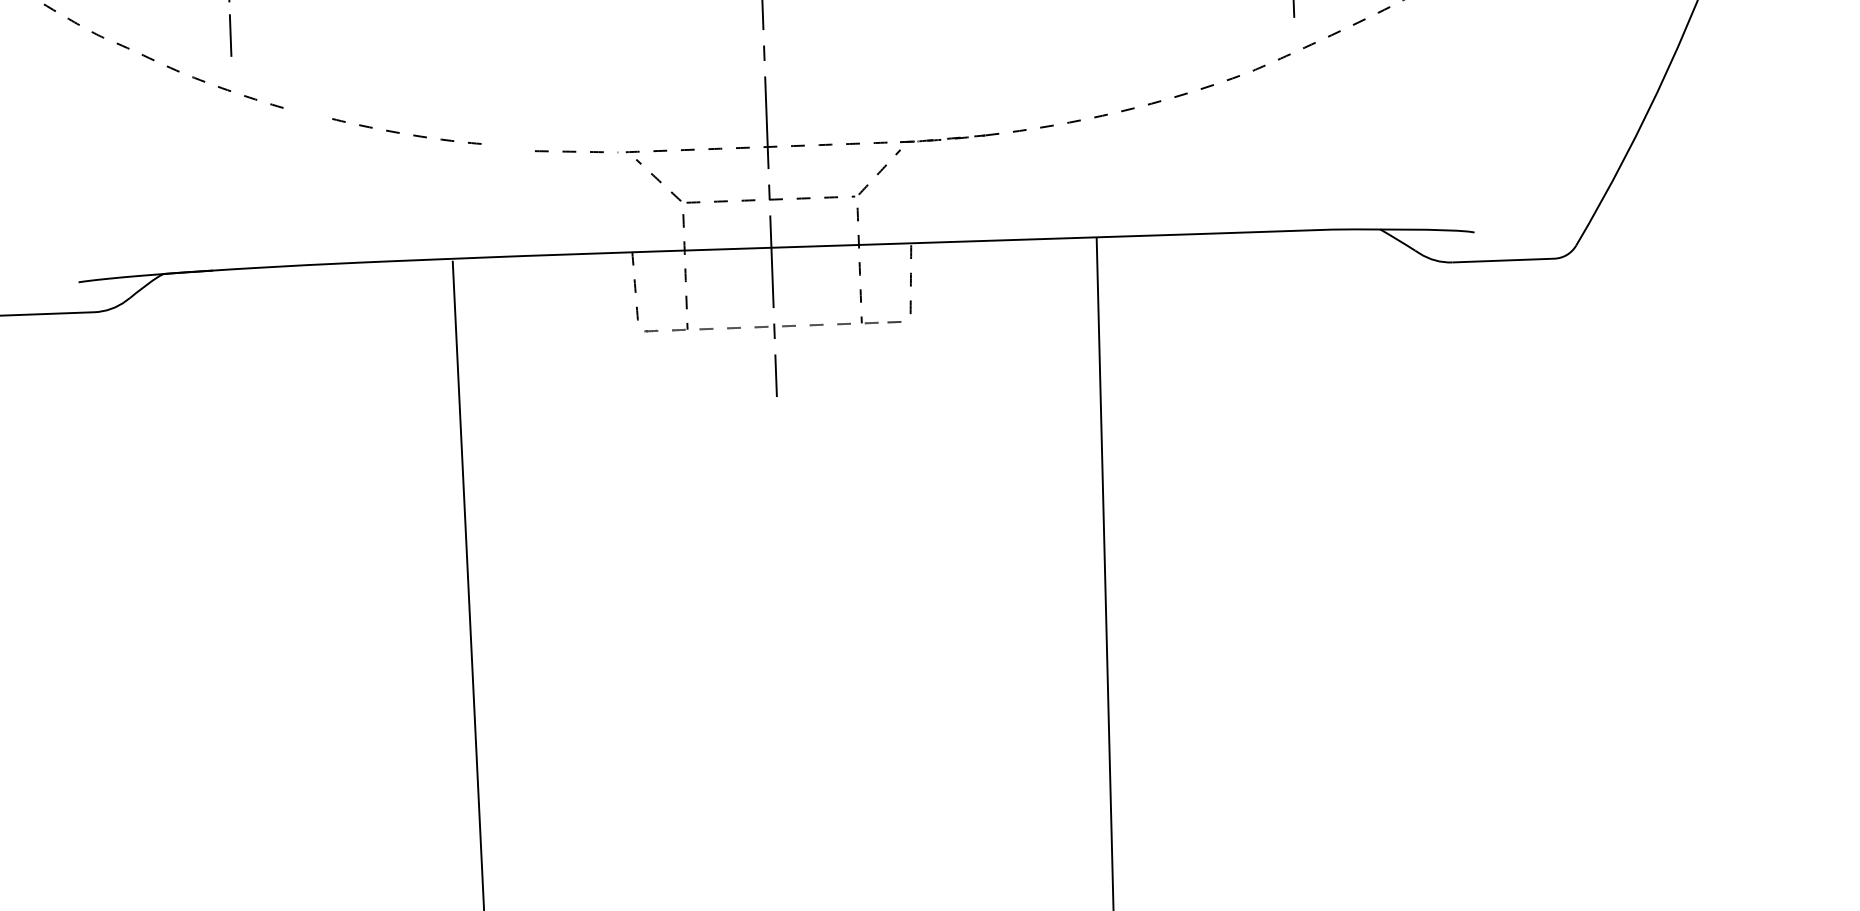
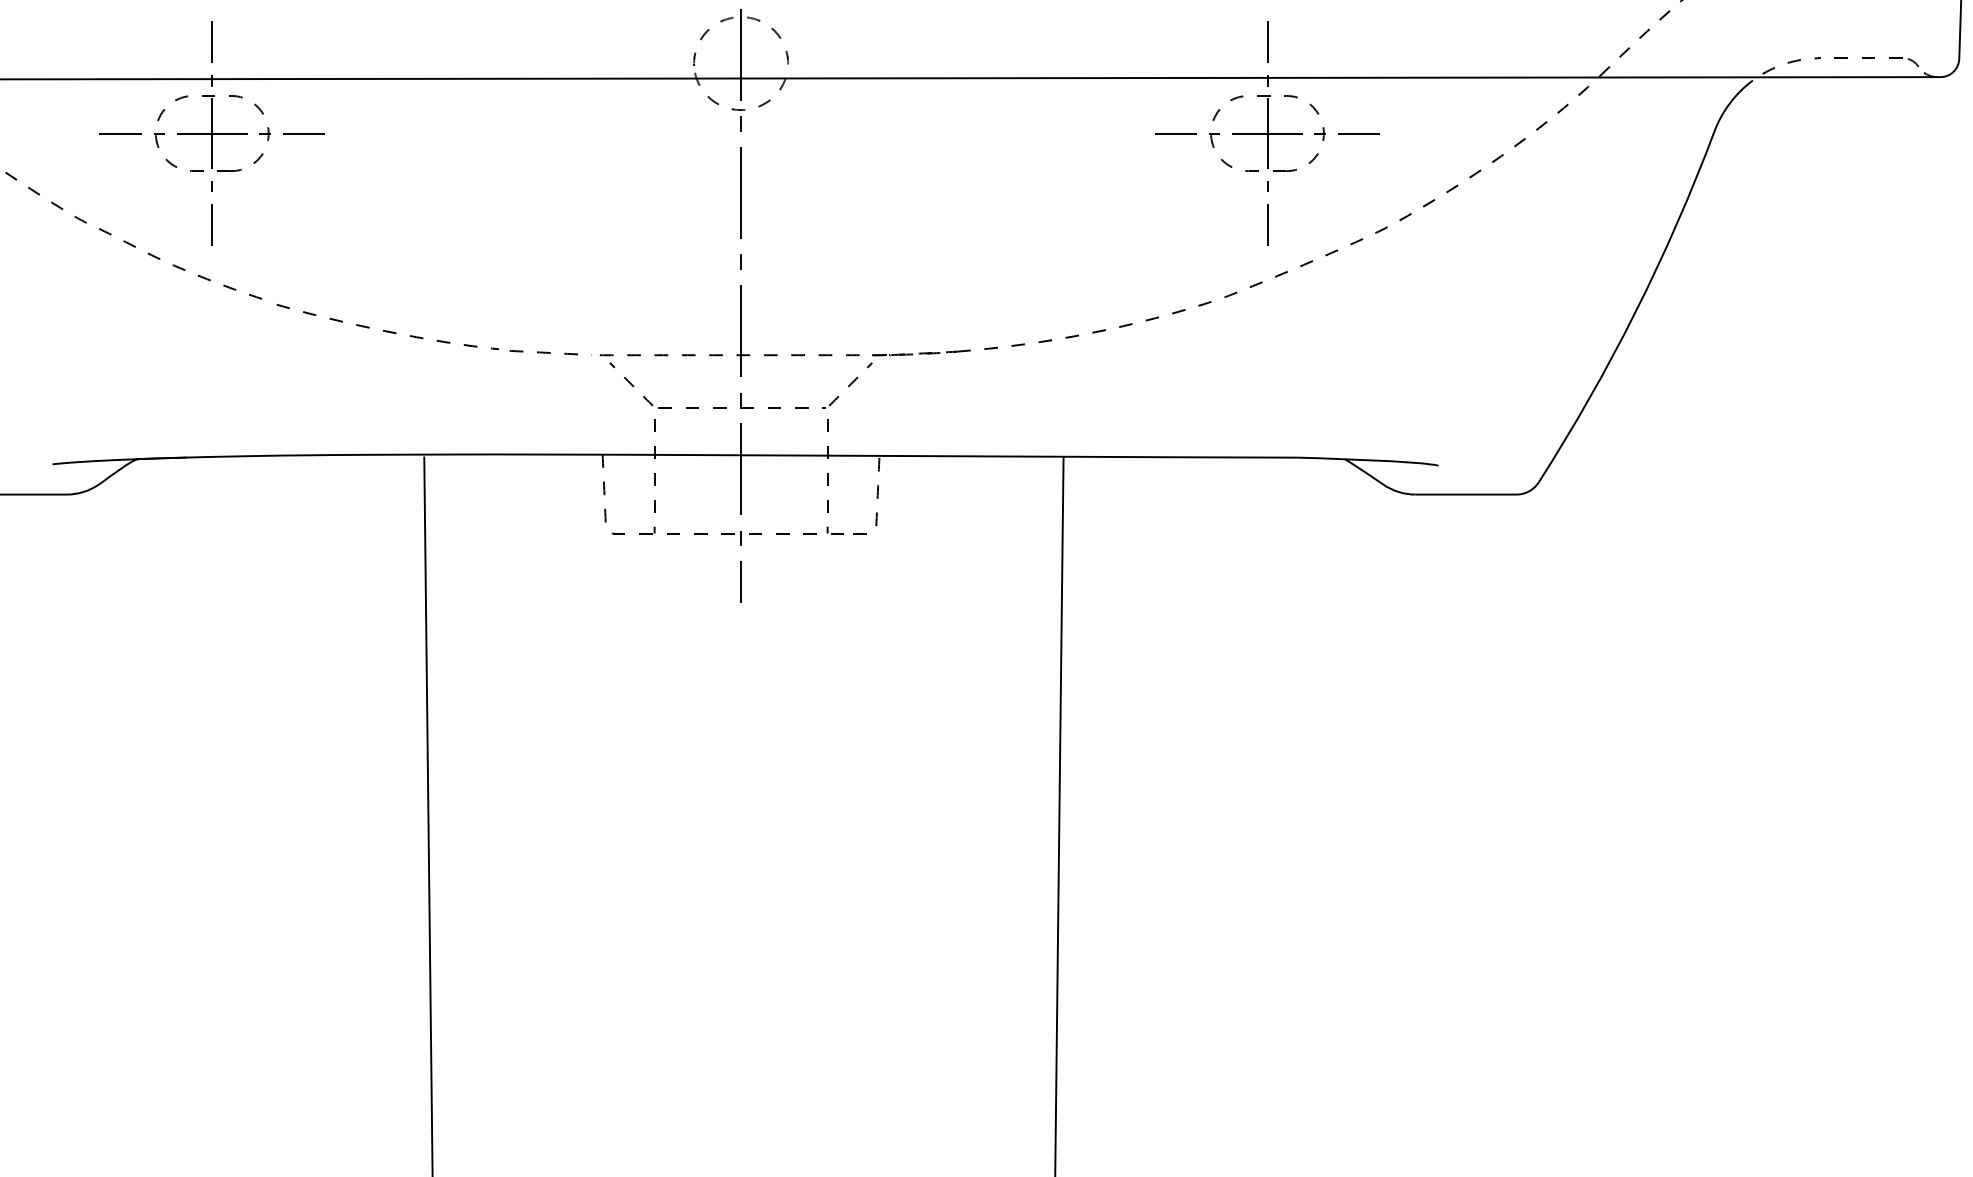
part: (410, 132) -> (387, 327), size x1.43

